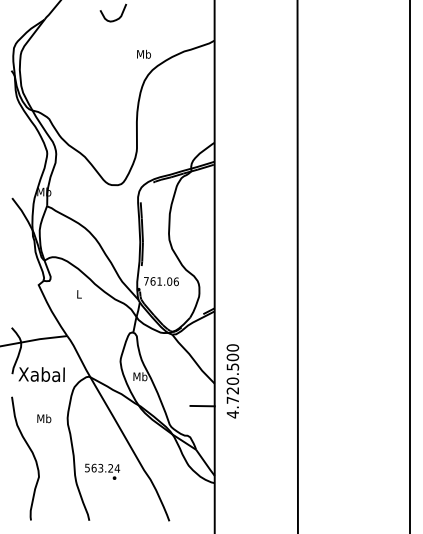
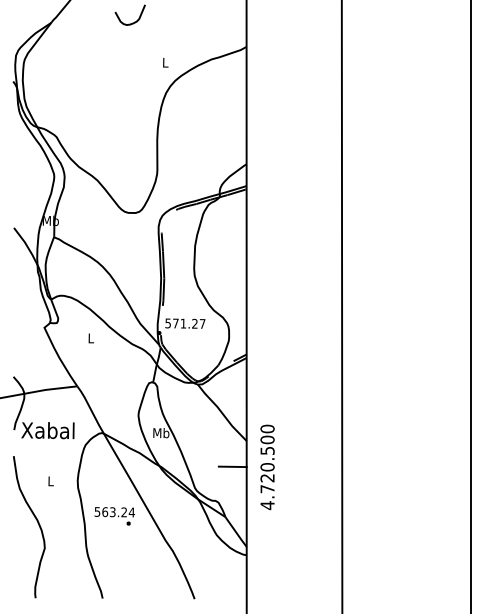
text: (144, 54) -> (165, 62), Mb -> L
text: (161, 281) -> (185, 323), 761.06 -> 571.27
text: (232, 381) -> (267, 467), moved
text: (43, 418) -> (50, 481), Mb -> L
text: (102, 471) -> (114, 516), moved

